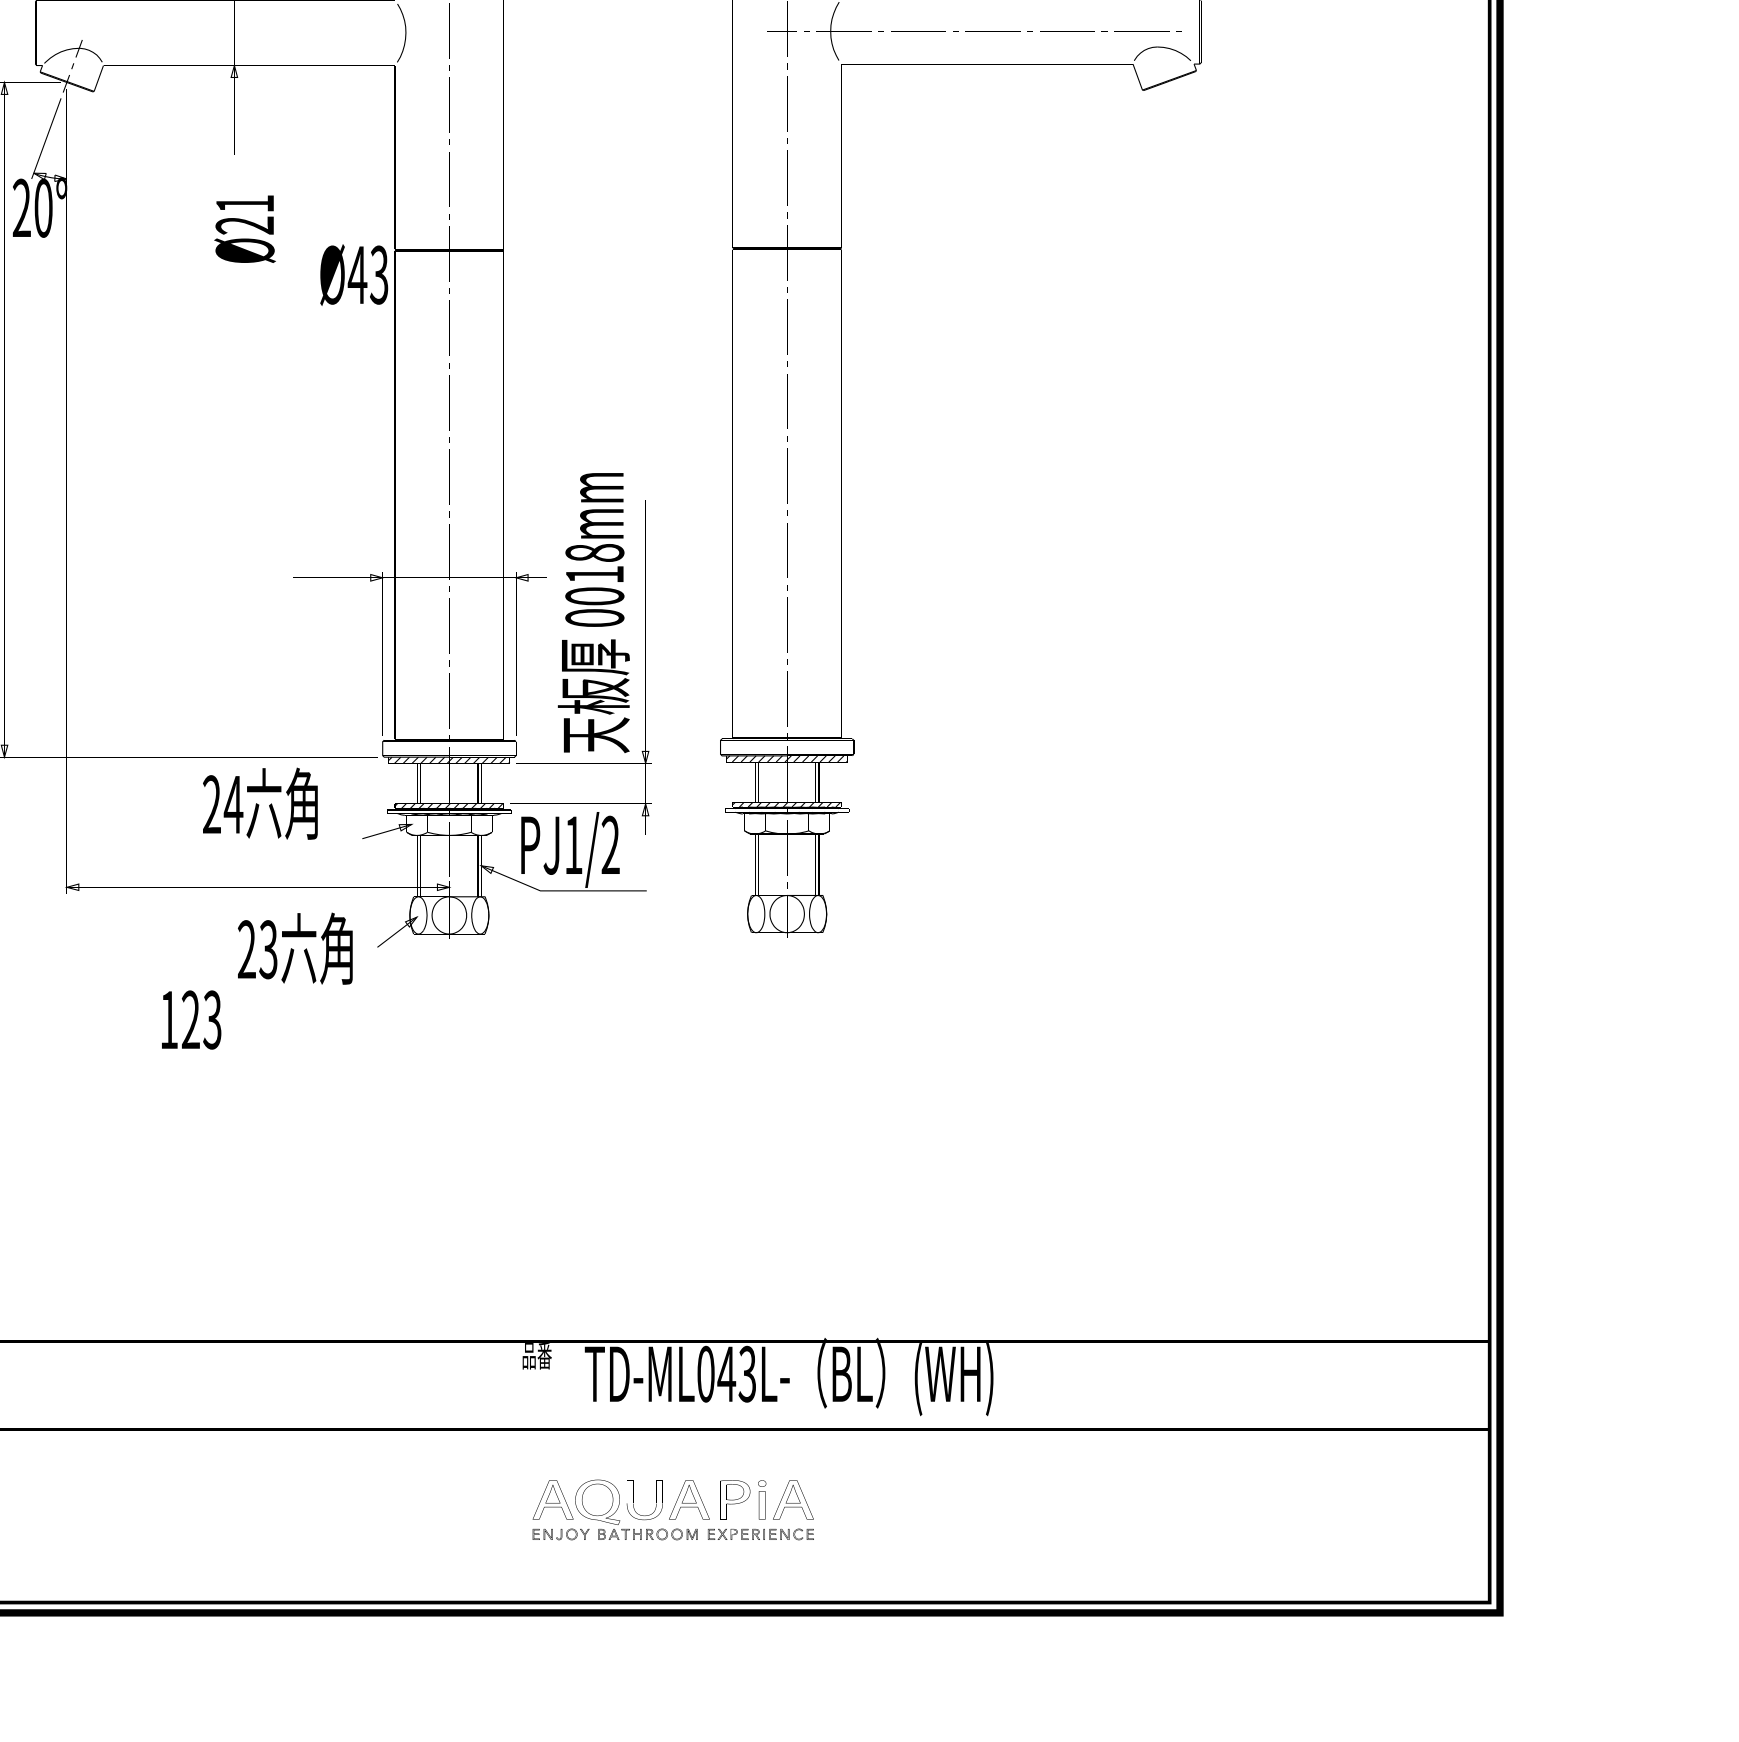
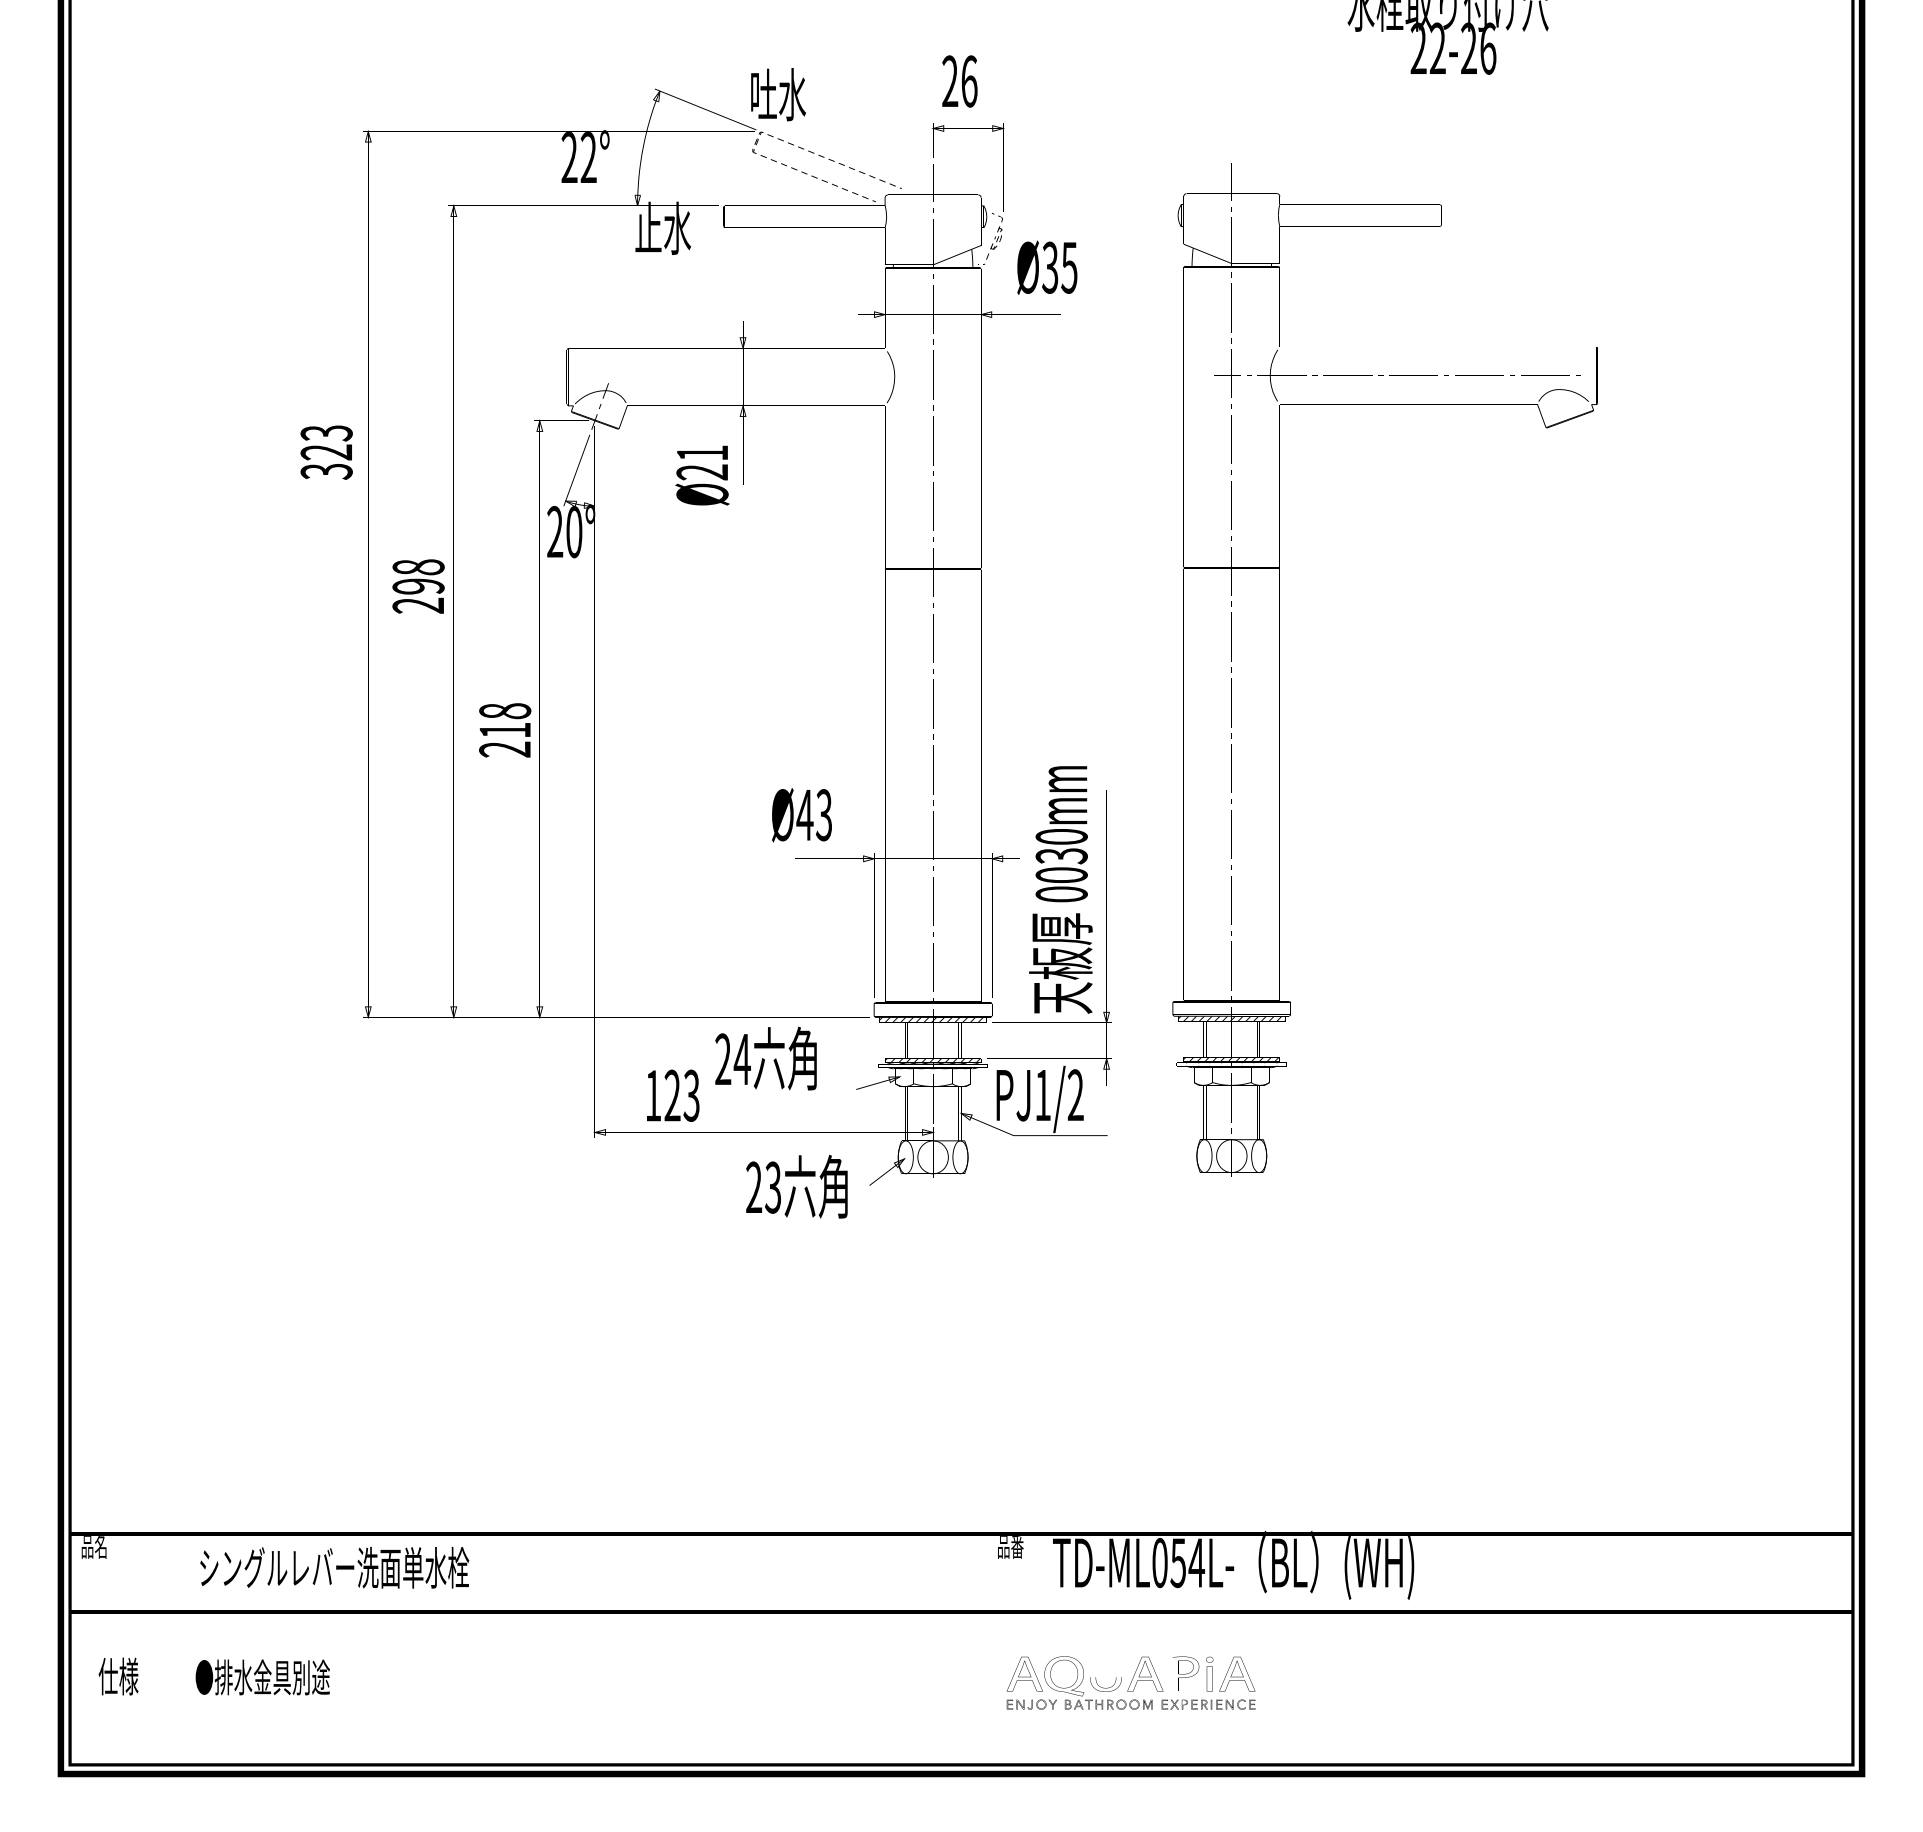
text: (245, 229) -> (702, 475), moved
text: (353, 275) -> (801, 815), moved
text: (594, 563) -> (1061, 846), 0018mm -> 0030mm
text: (191, 1019) -> (673, 1095), moved
text: (737, 1373) -> (1187, 1562), TD-ML043L- -> TD-ML054L-

